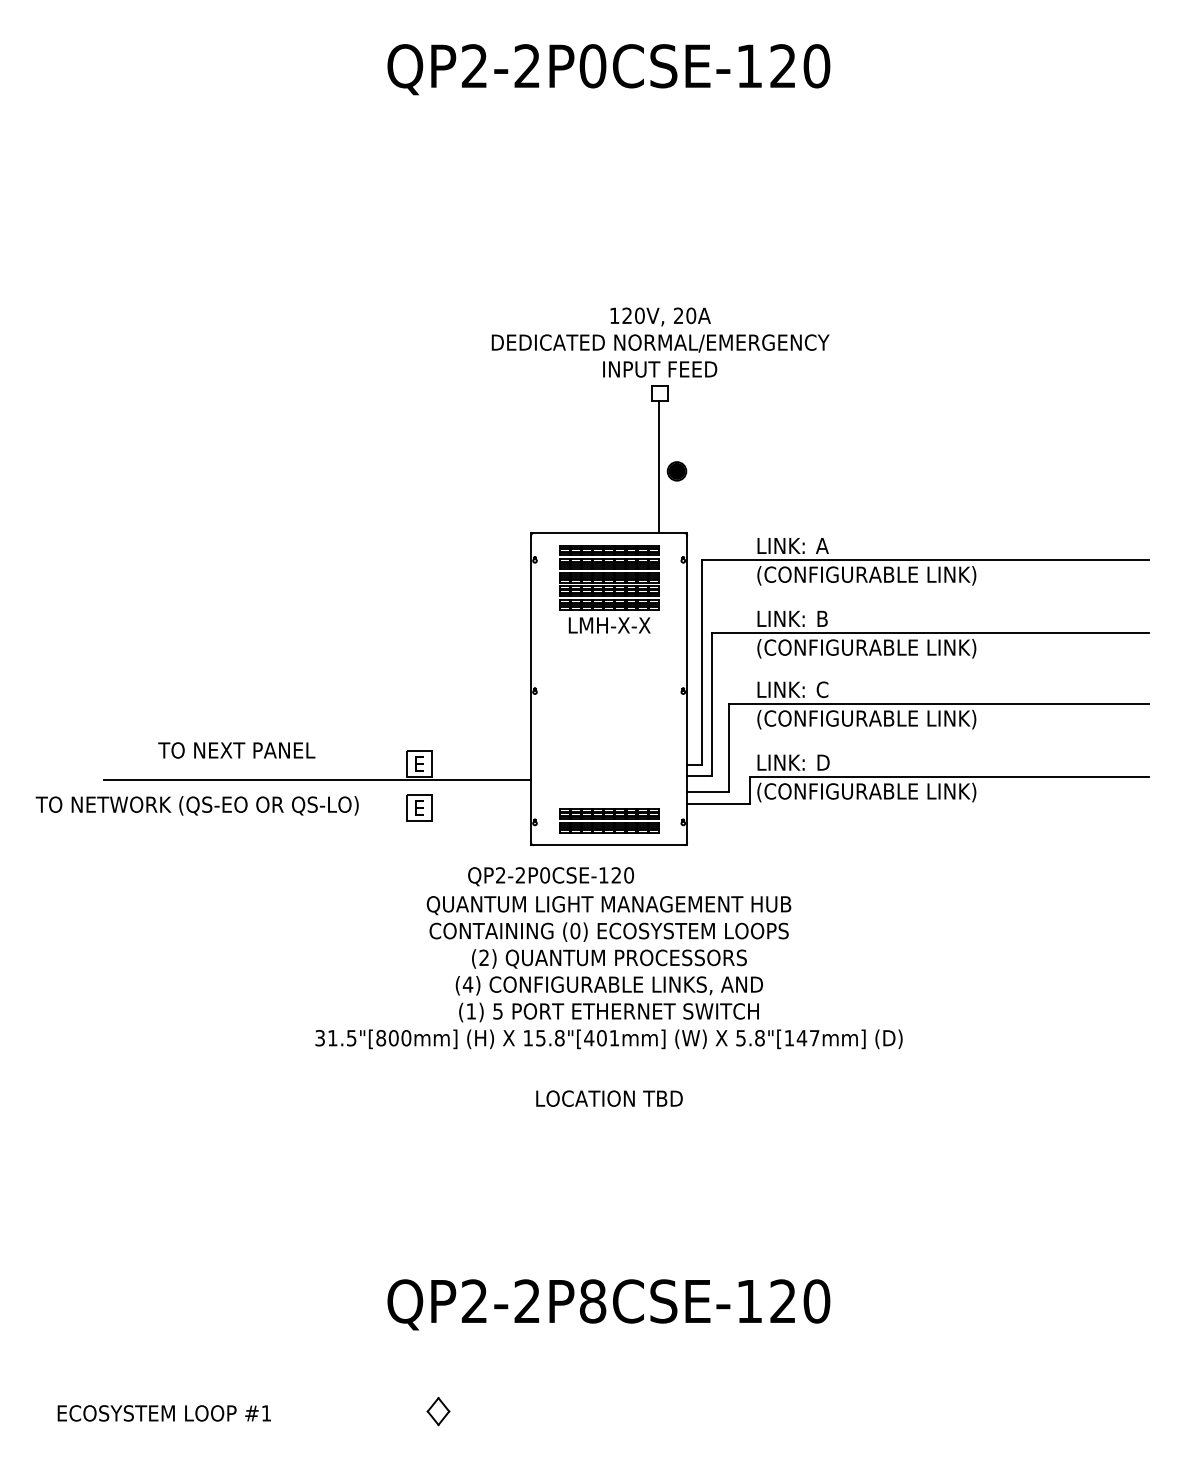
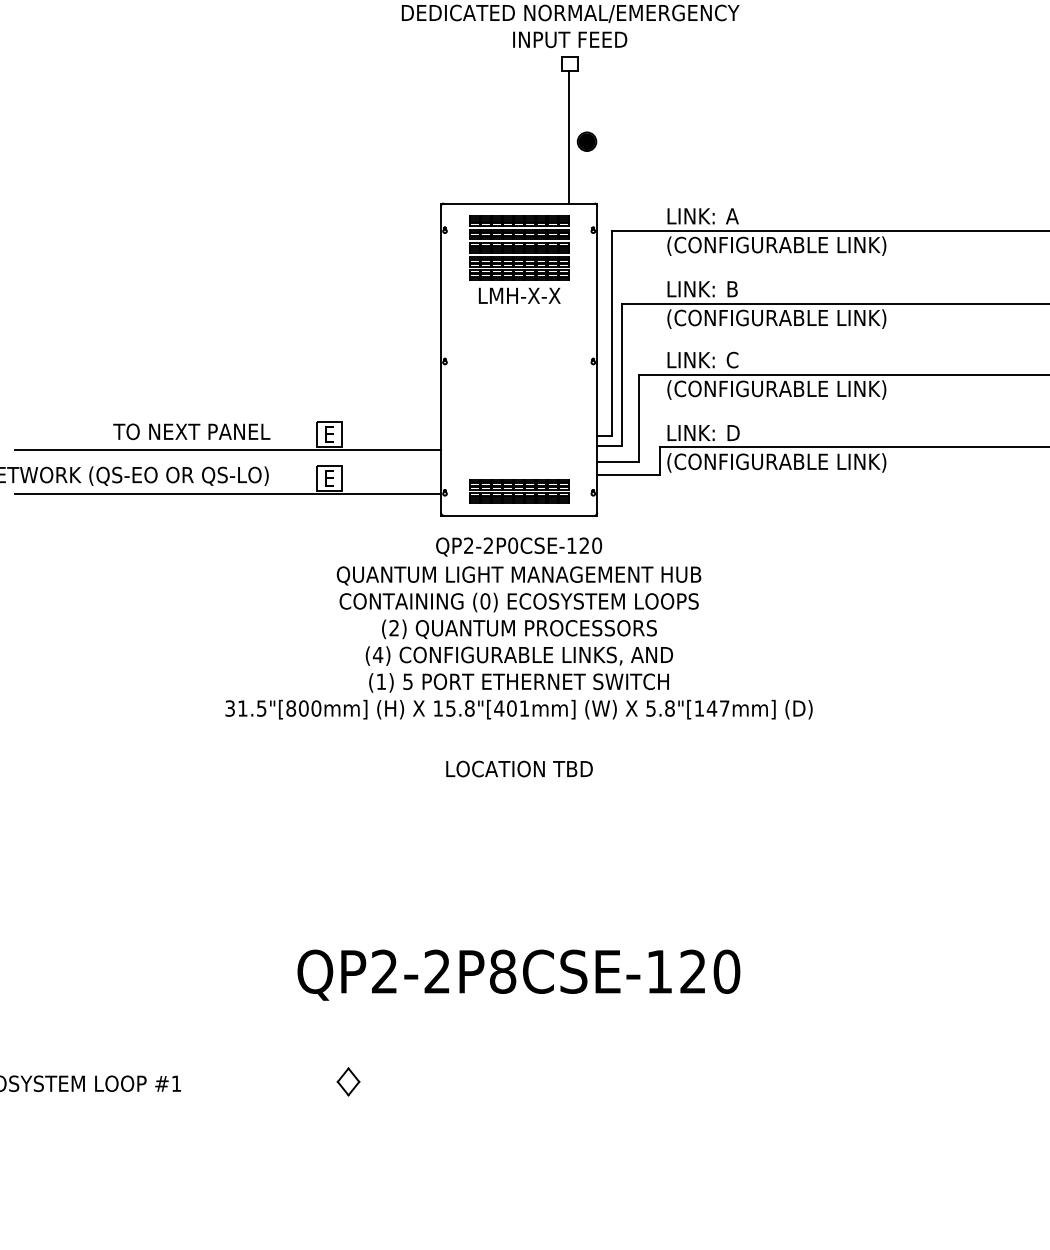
text: (236, 750) -> (191, 431), moved
line: (317, 823) -> (227, 493), added
text: (550, 876) -> (518, 546), moved

